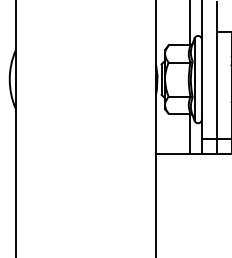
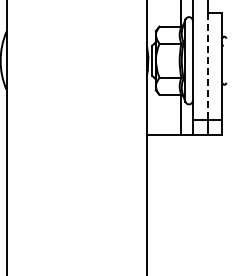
line: (216, 86) -> (207, 67), solid -> dashed

